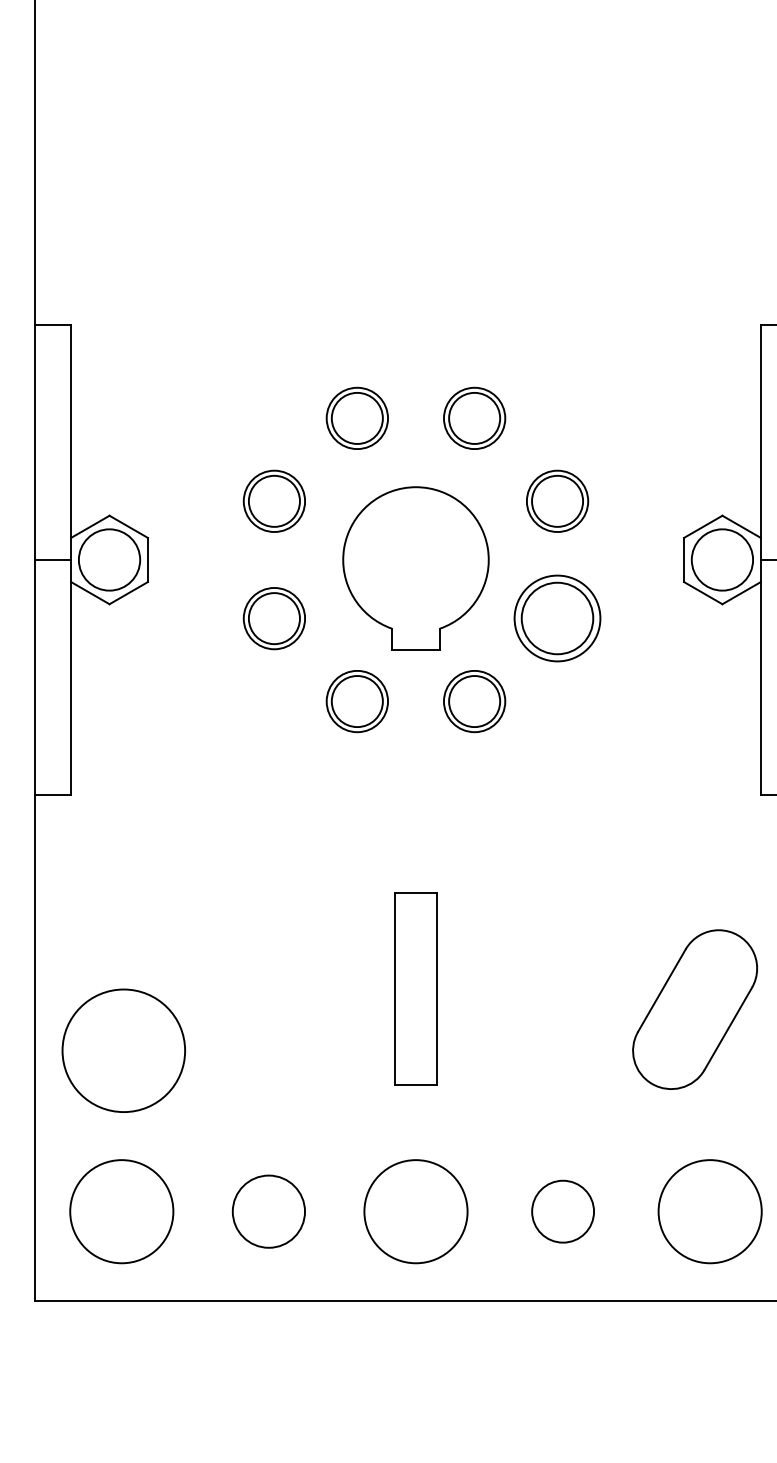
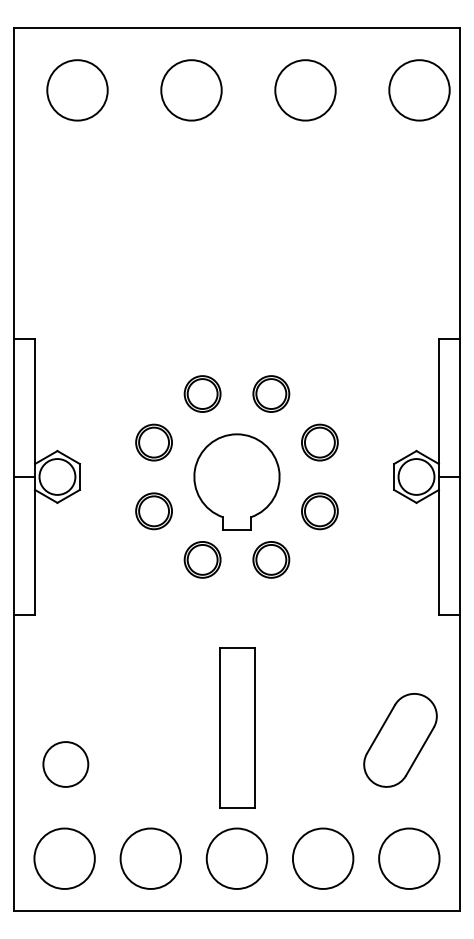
part: (556, 618) -> (319, 511), size x0.71
part: (416, 987) -> (237, 727), size x1.43
circle: (123, 1050) -> (65, 764), size x0.62
circle: (268, 1211) -> (150, 858), size x1.43
circle: (561, 1211) -> (322, 858), size x1.67

